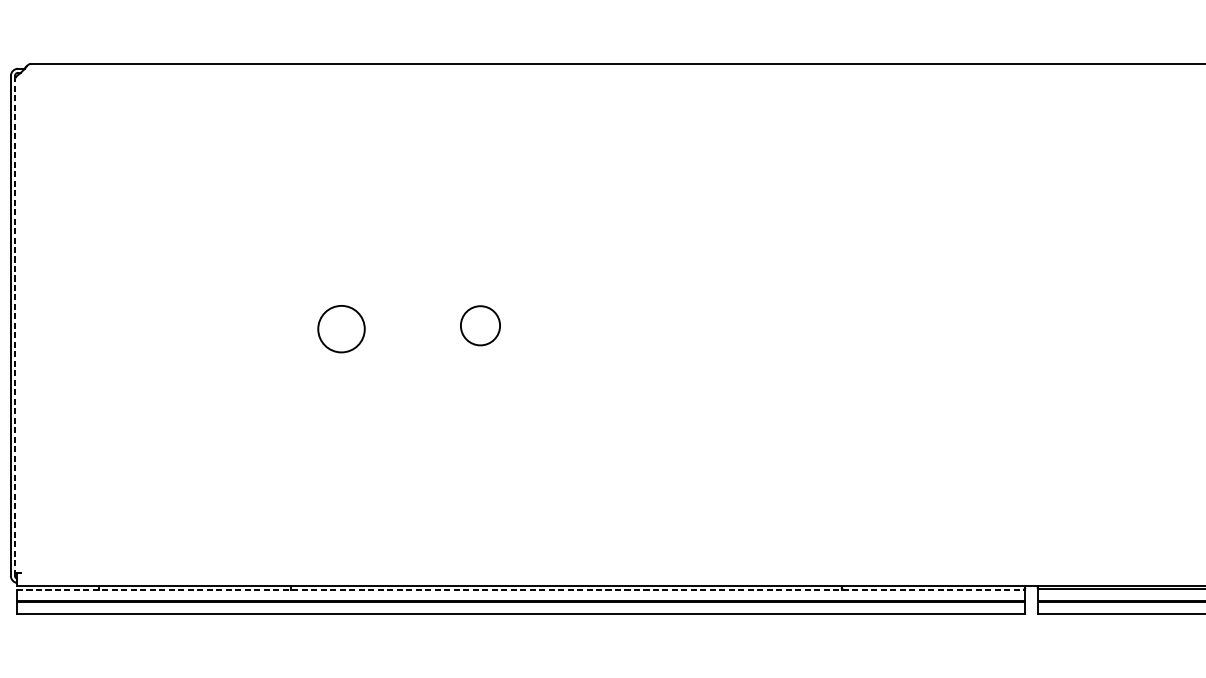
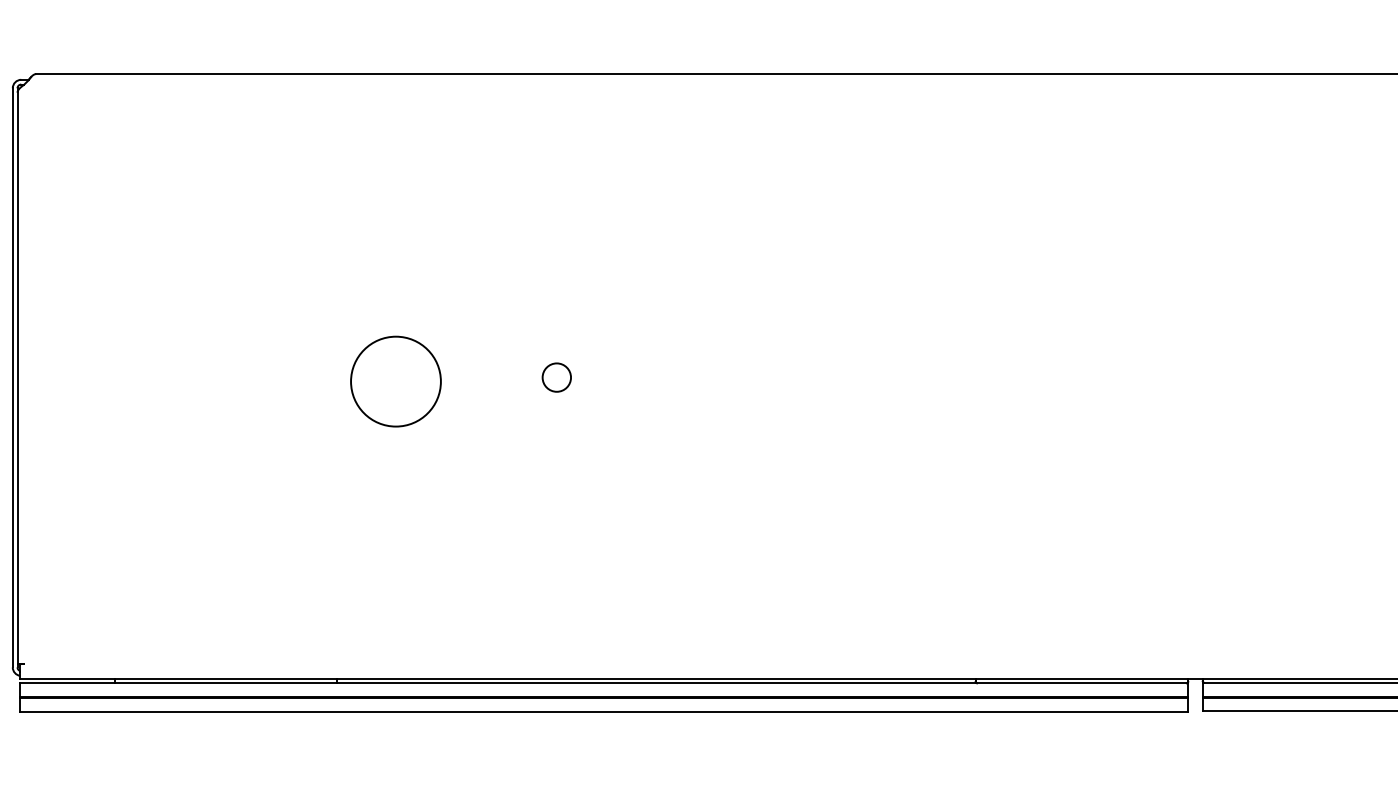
line: (14, 325) -> (17, 377), dashed -> solid
circle: (480, 325) -> (556, 377), size x0.62
circle: (341, 329) -> (395, 381), size x1.67
line: (521, 589) -> (604, 683), dashed -> solid

